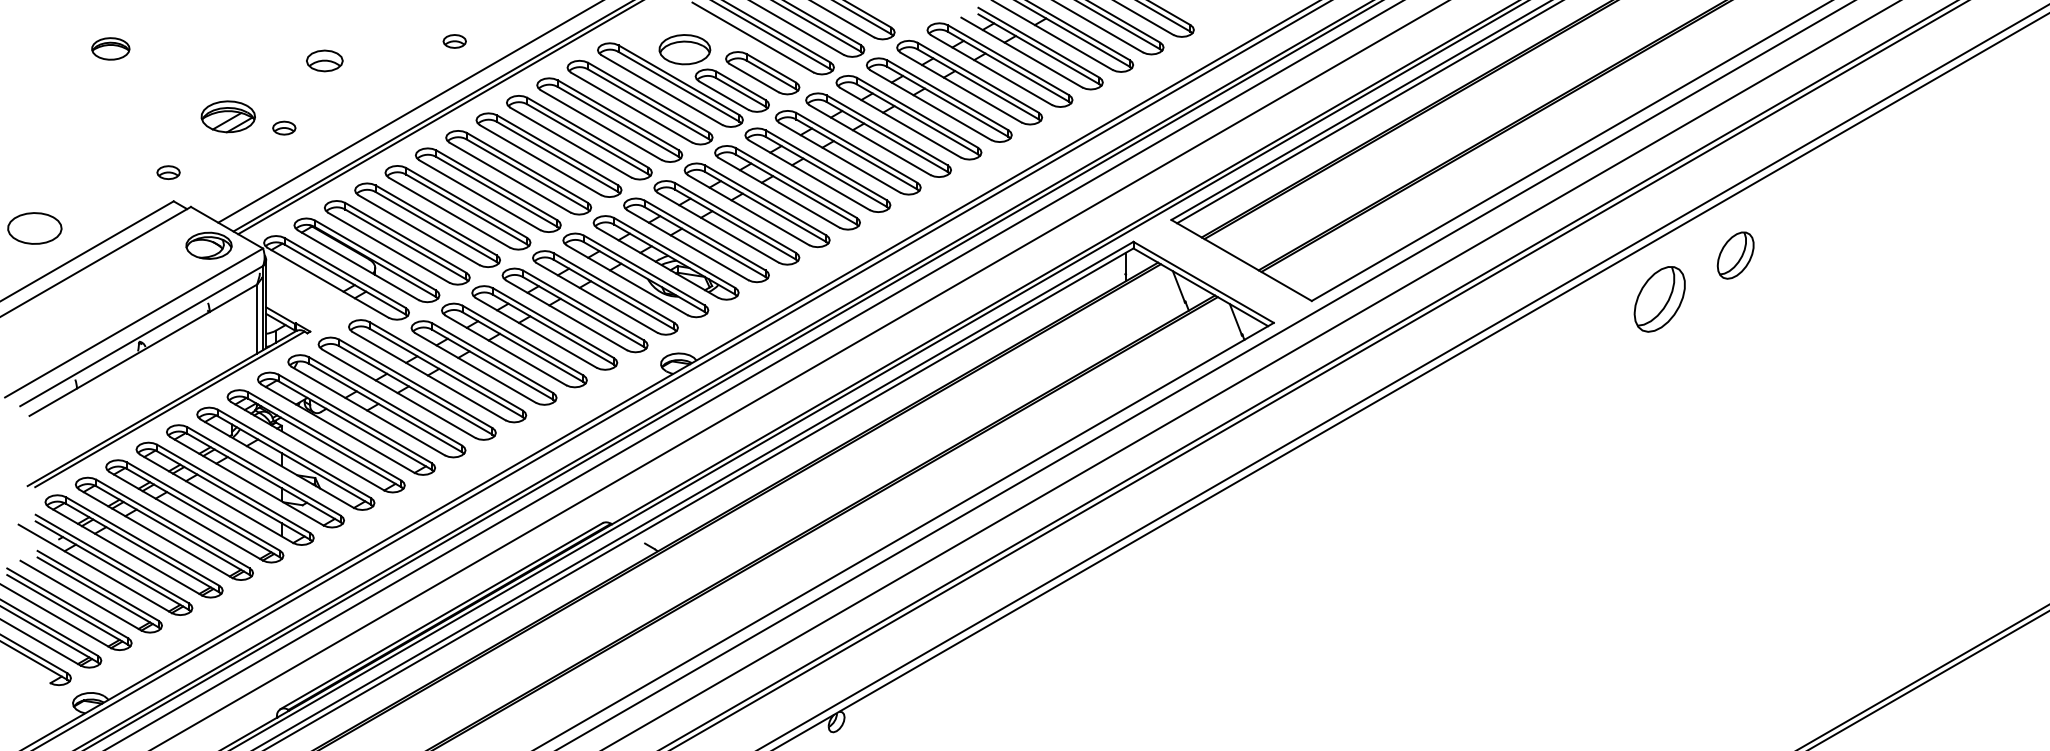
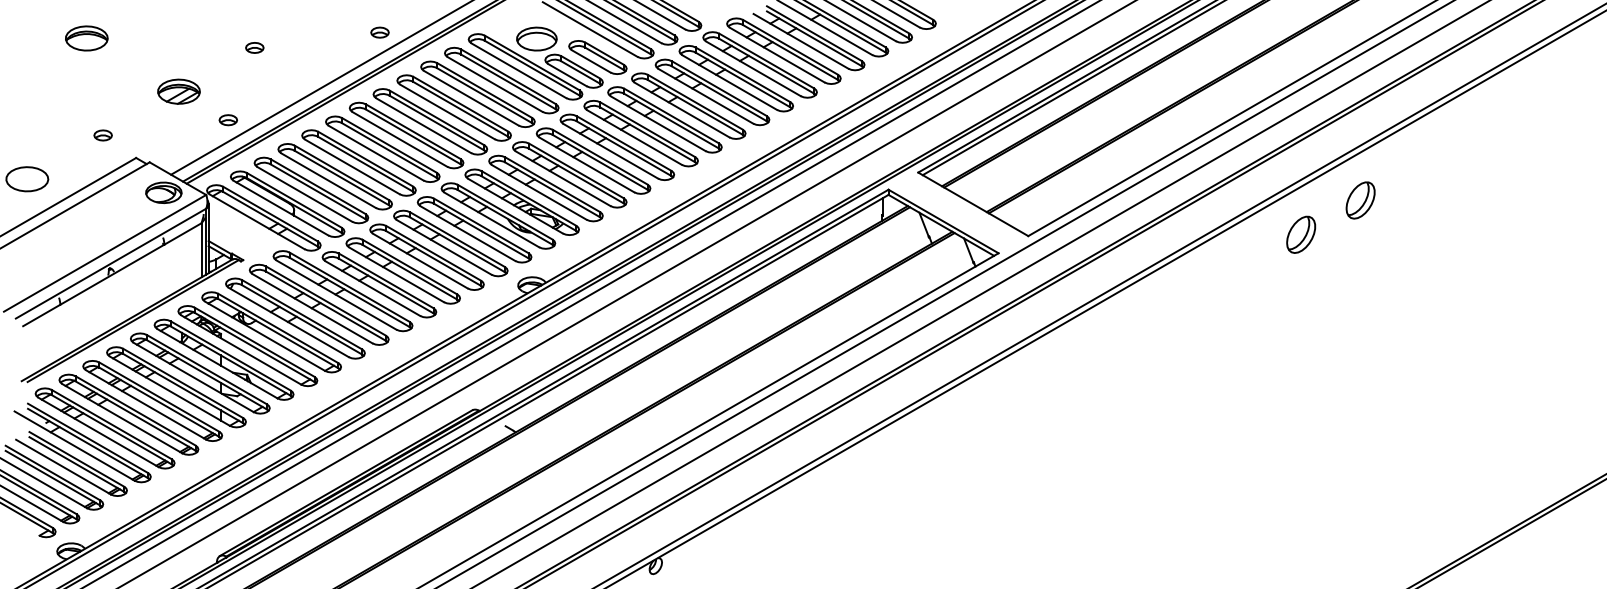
part: (454, 41) -> (379, 32), moved
part: (110, 48) -> (86, 38), size x1.43
part: (325, 60) -> (255, 47), size x0.62
part: (284, 127) -> (228, 119), moved
part: (168, 172) -> (103, 135), moved
part: (1659, 299) -> (1300, 234), size x0.71

